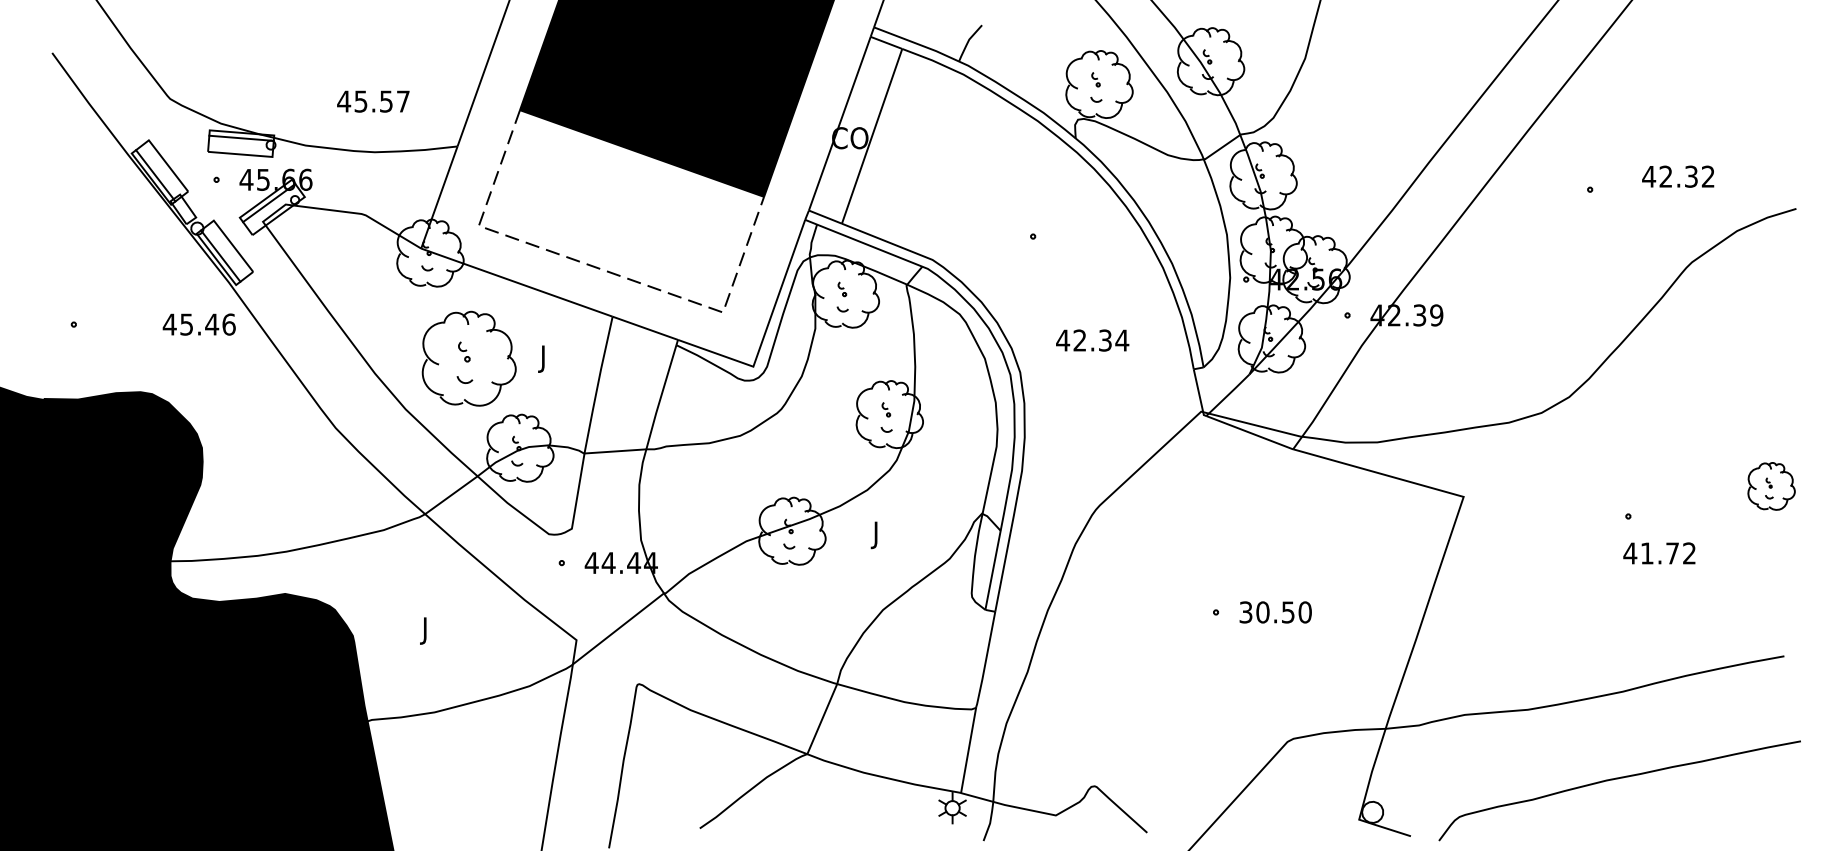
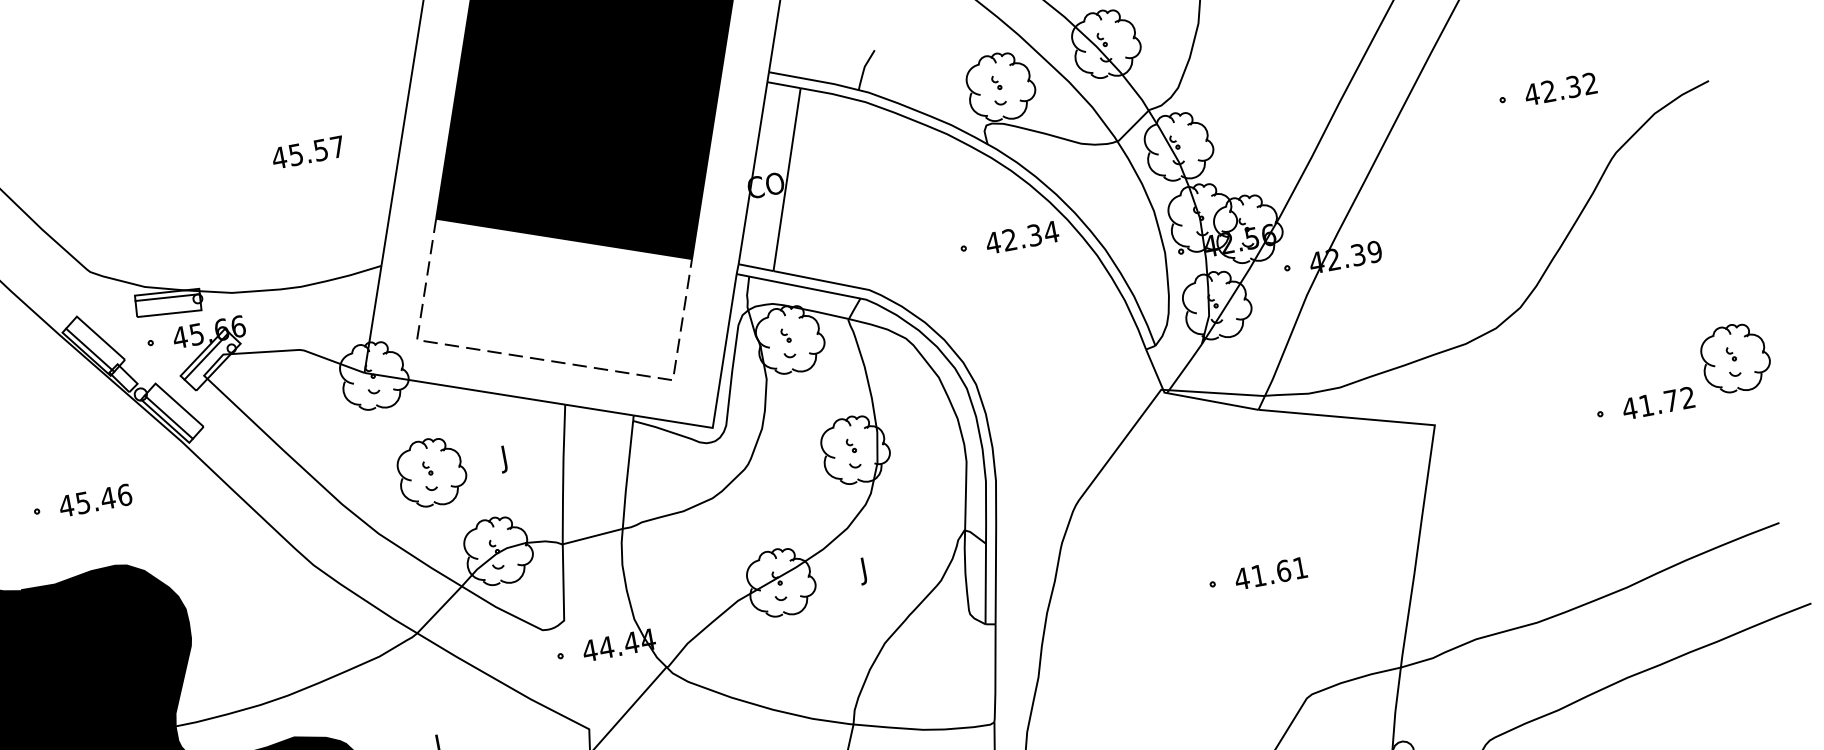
text: (373, 101) -> (308, 152), moved
text: (1678, 176) -> (1560, 88), moved
text: (198, 324) -> (94, 500), moved
text: (1092, 340) -> (1022, 237), moved
part: (469, 358) -> (432, 472), size x0.71
part: (1771, 486) -> (1735, 358), size x1.43
text: (1659, 553) -> (1658, 403), moved
text: (1275, 612) -> (1271, 573), 30.50 -> 41.61

